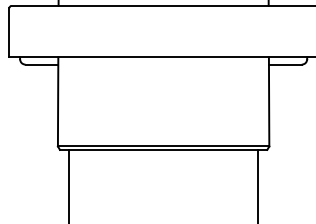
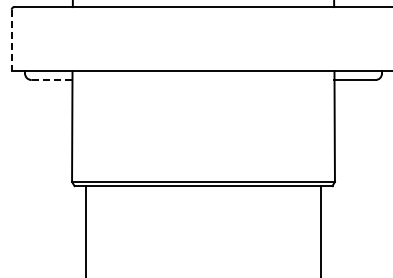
line: (9, 32) -> (11, 40), solid -> dashed
line: (42, 64) -> (52, 80), solid -> dashed

